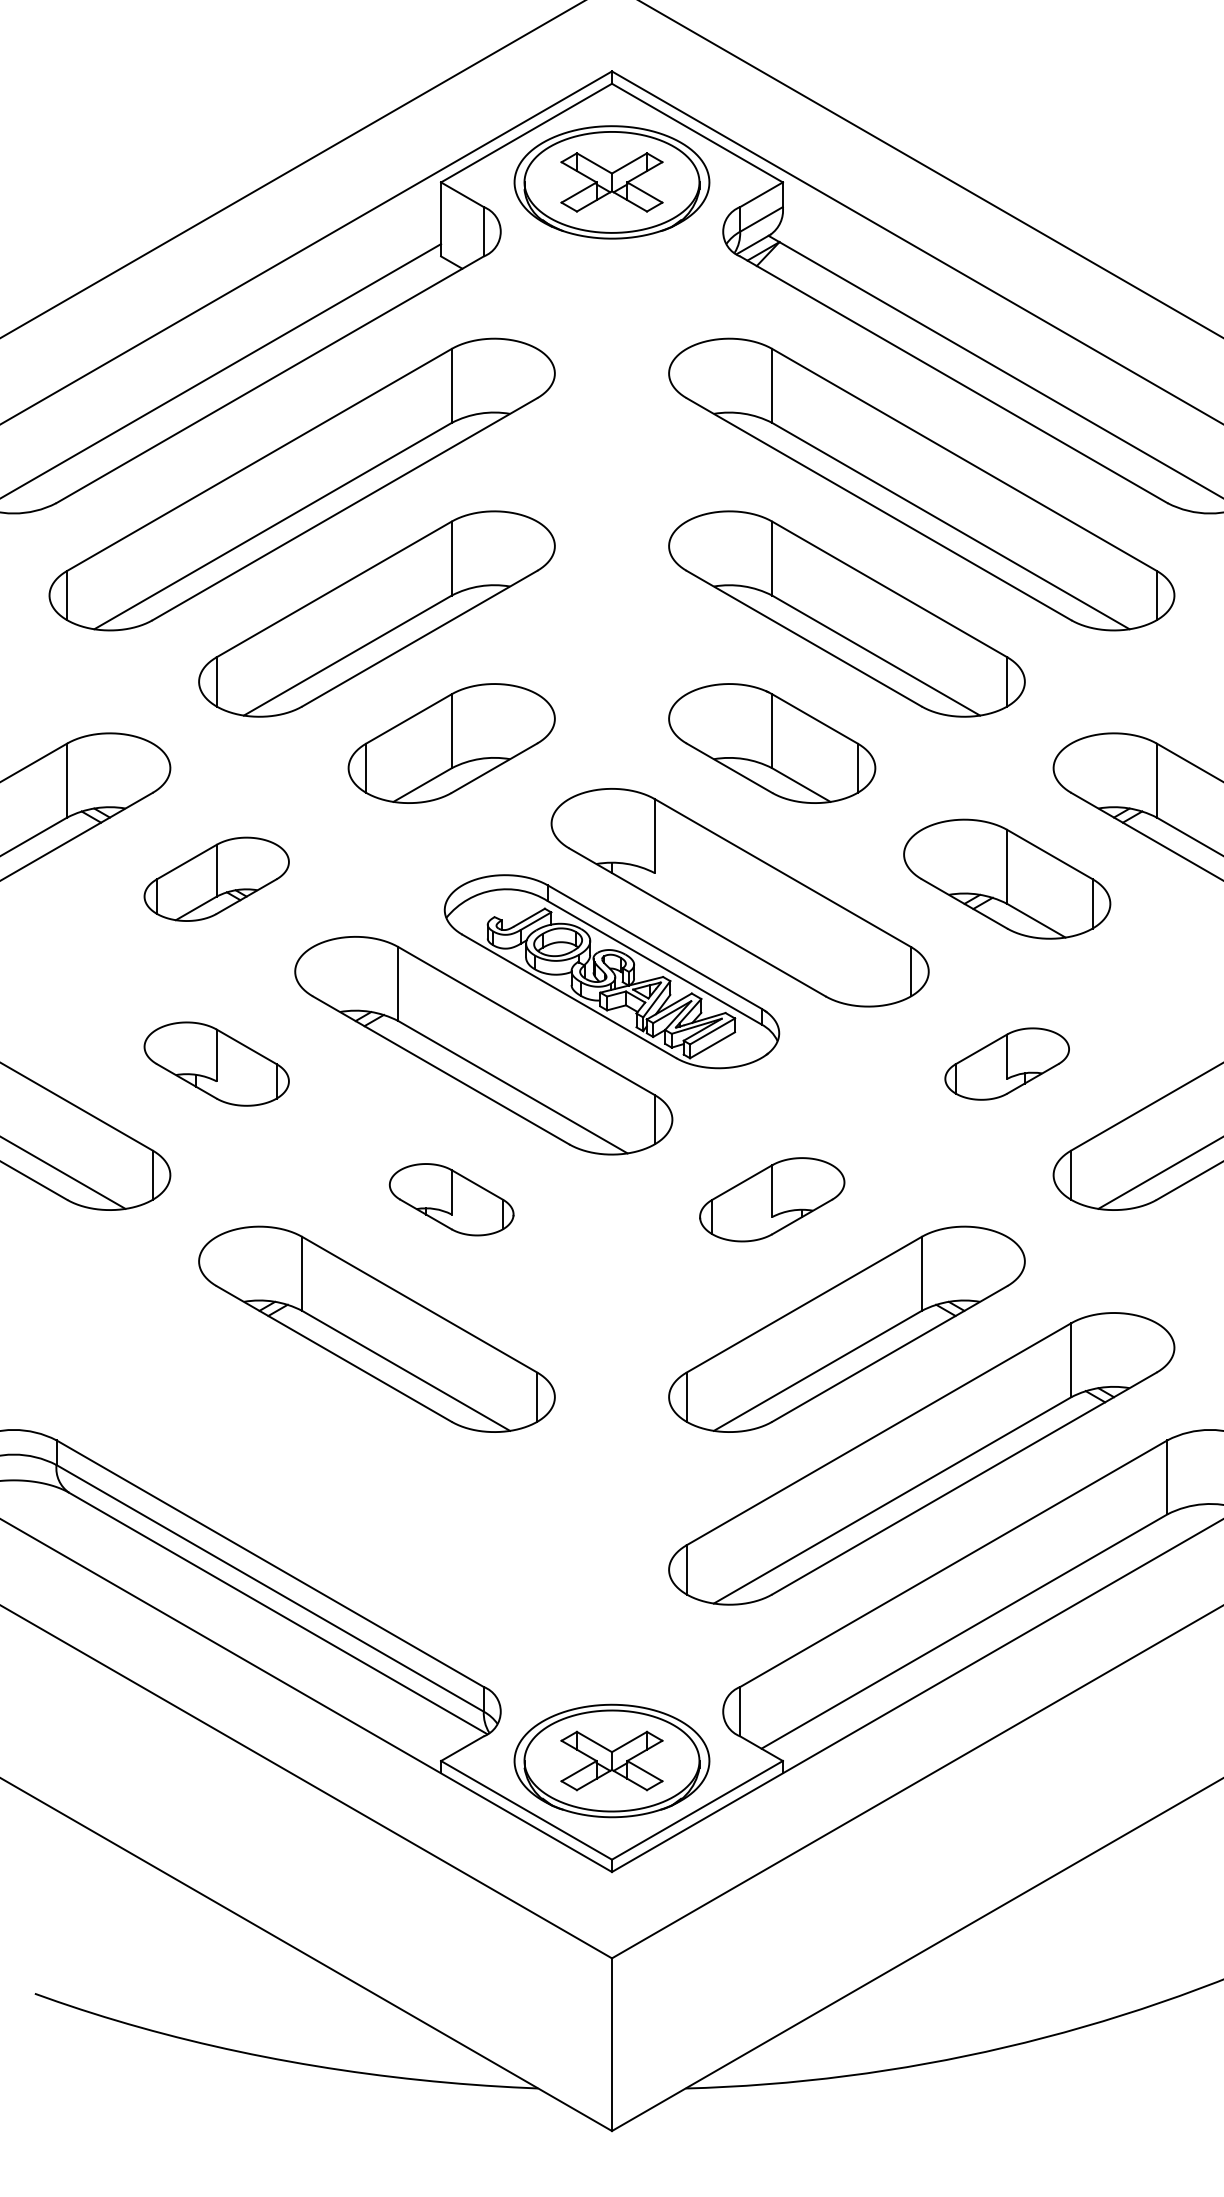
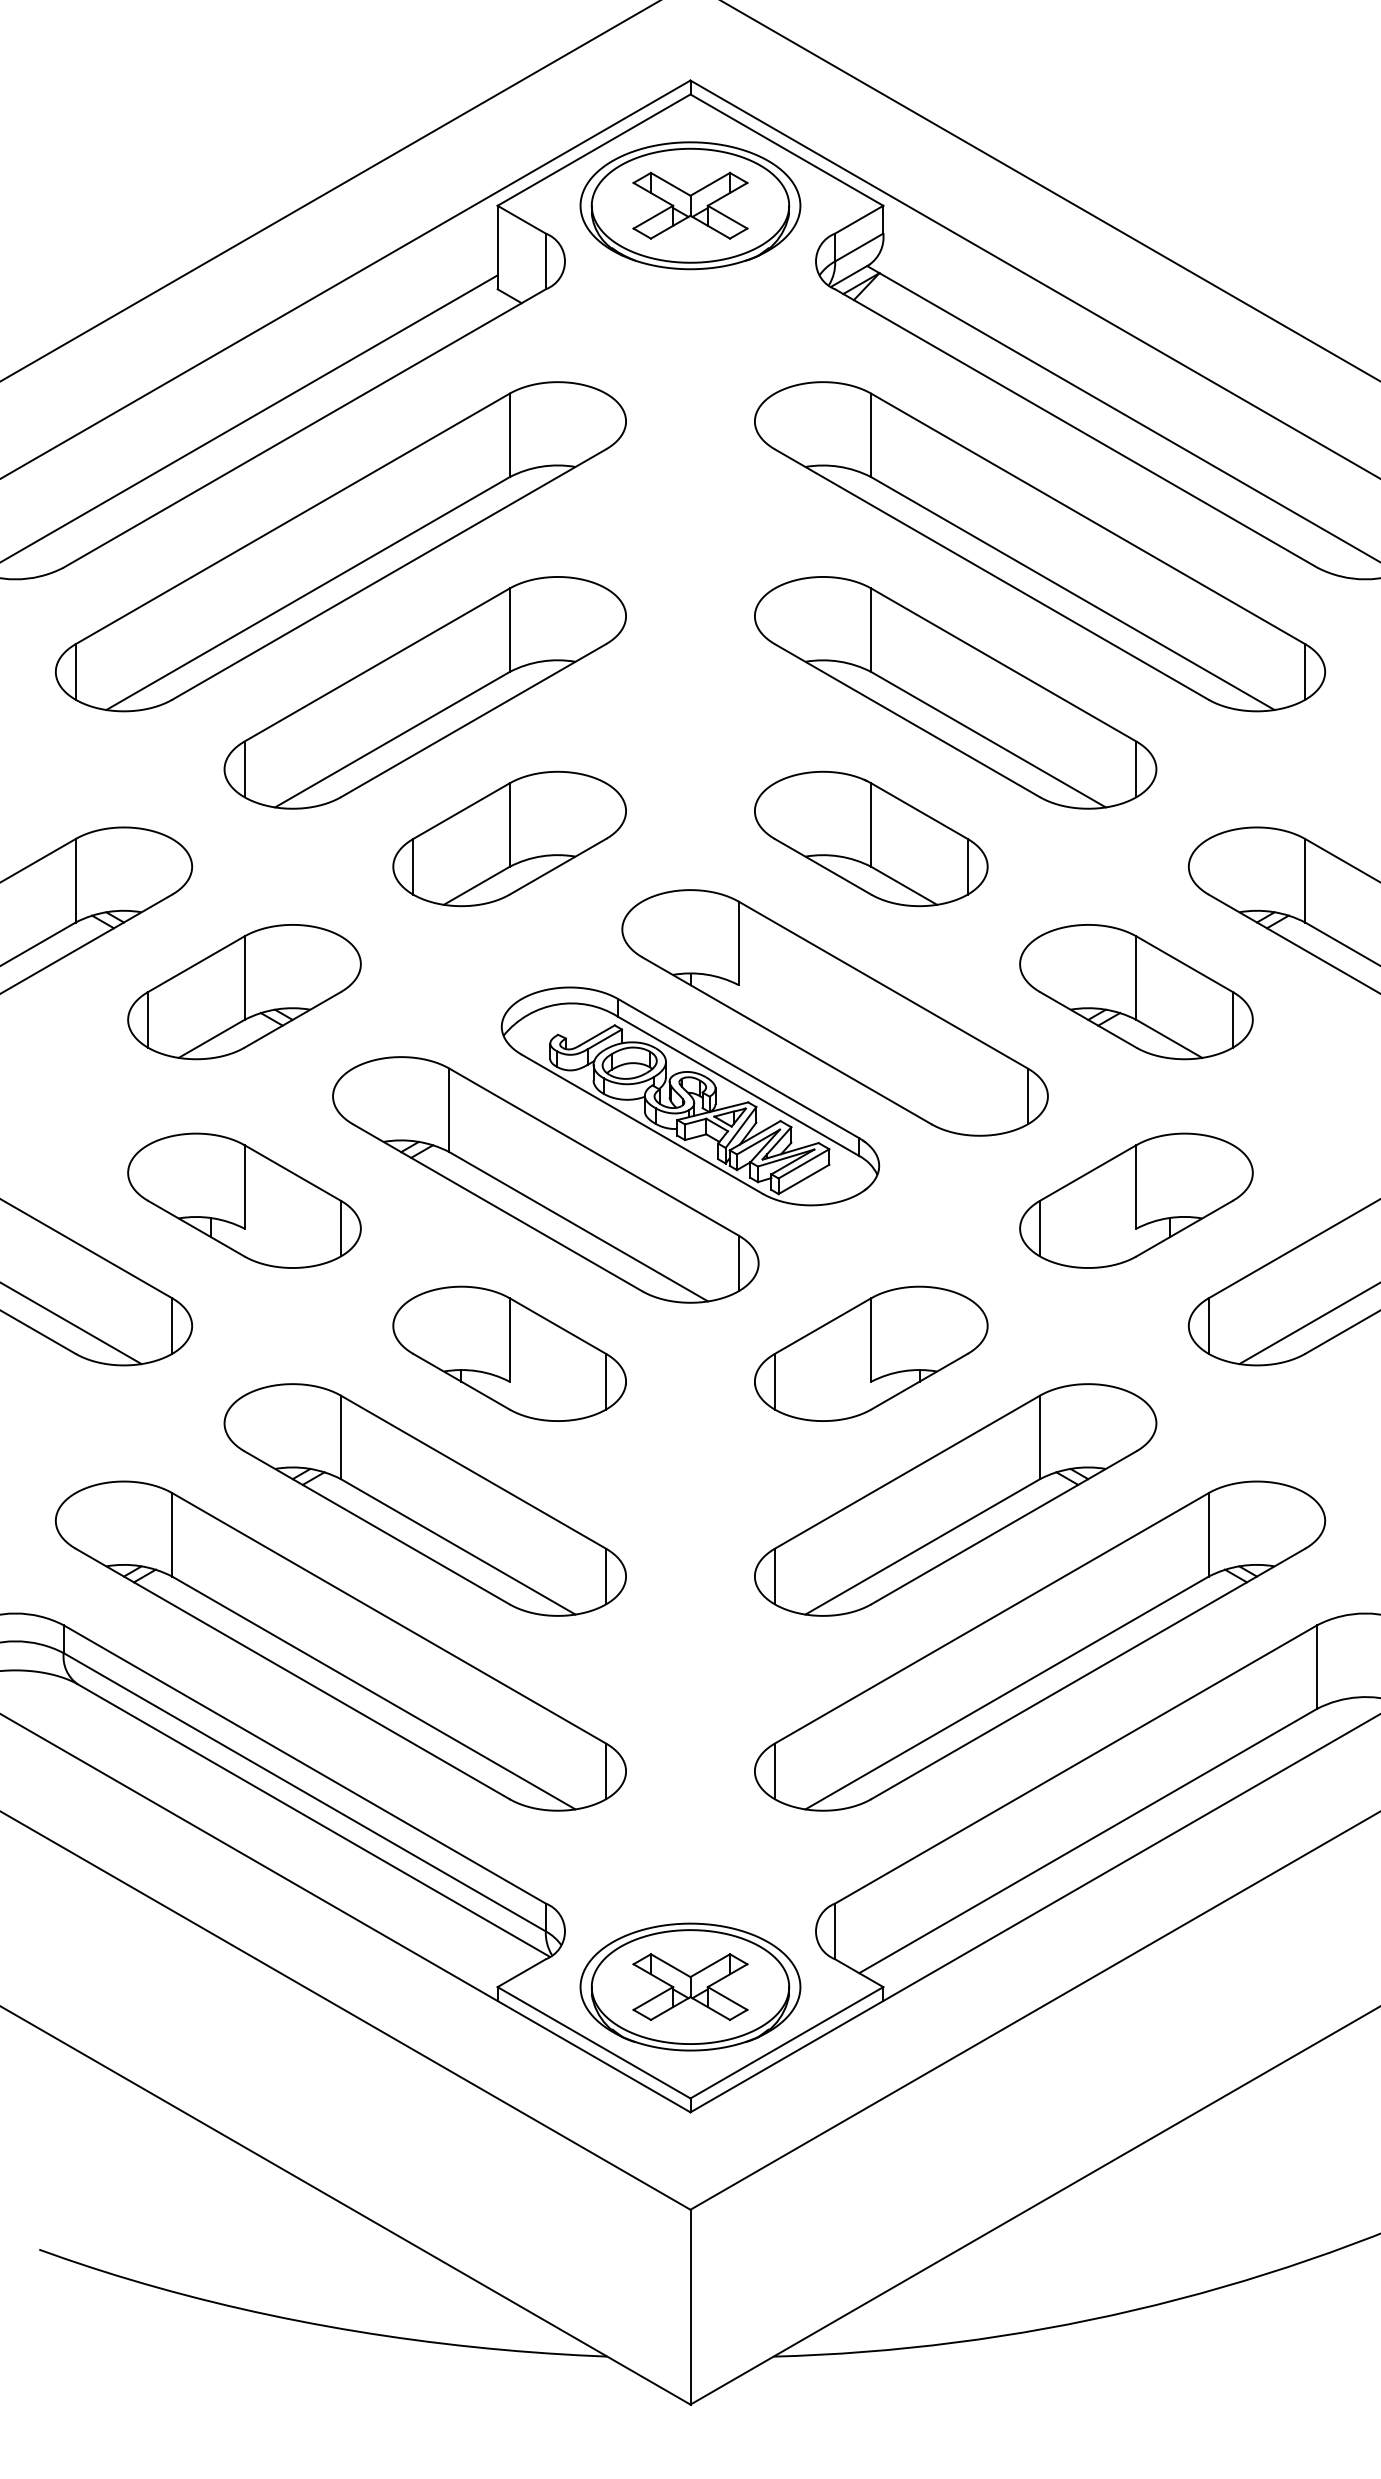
part: (216, 879) -> (244, 992), size x1.43
part: (216, 1063) -> (244, 1200), size x1.43
part: (1007, 1063) -> (1136, 1200), size x1.67
part: (451, 1199) -> (509, 1353), size x1.67
part: (772, 1199) -> (871, 1353), size x1.43
part: (301, 1458) -> (340, 1645), added

